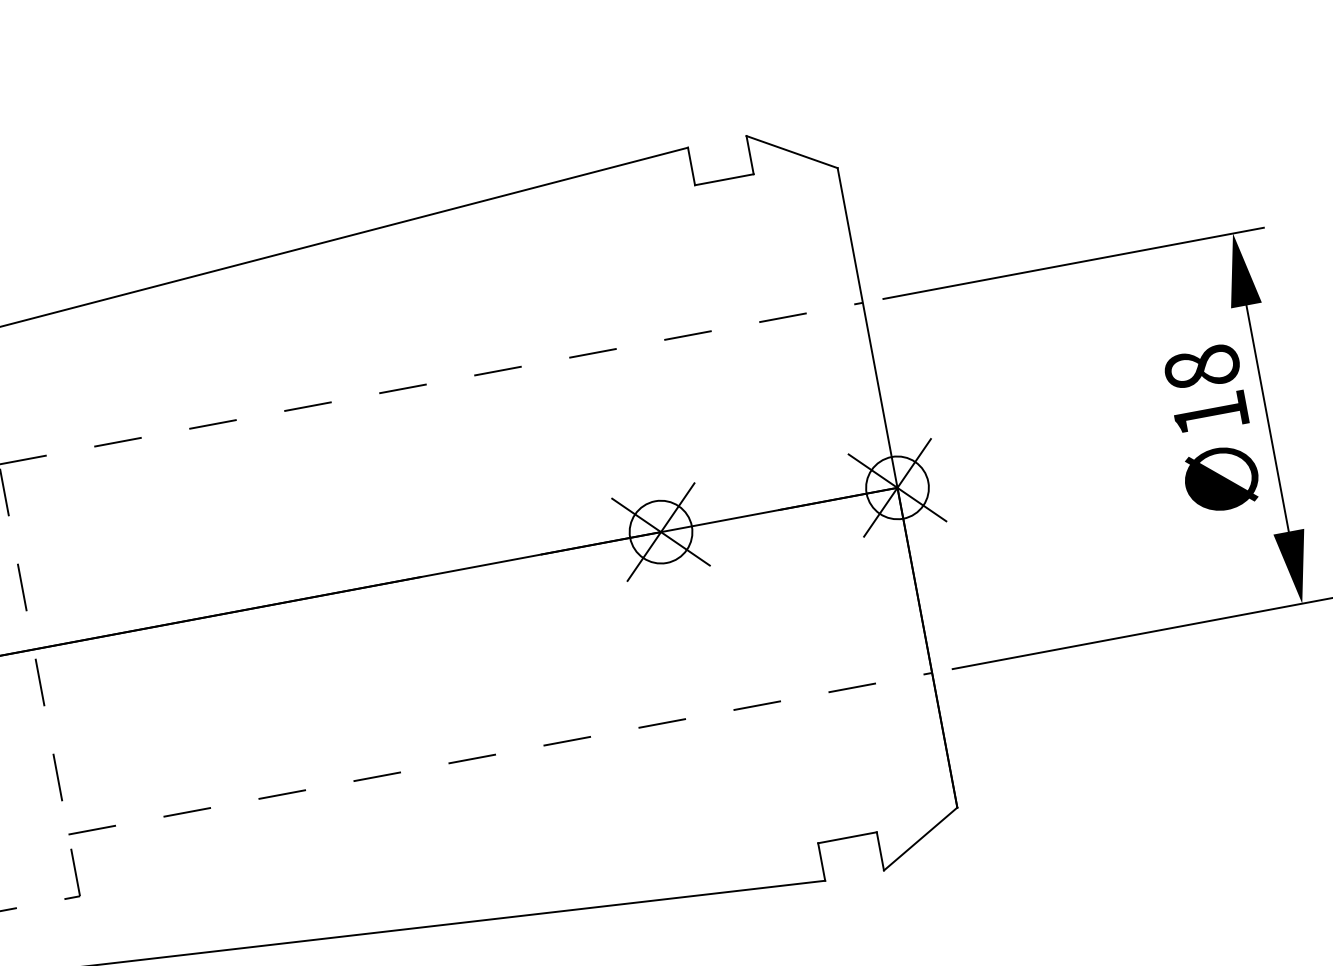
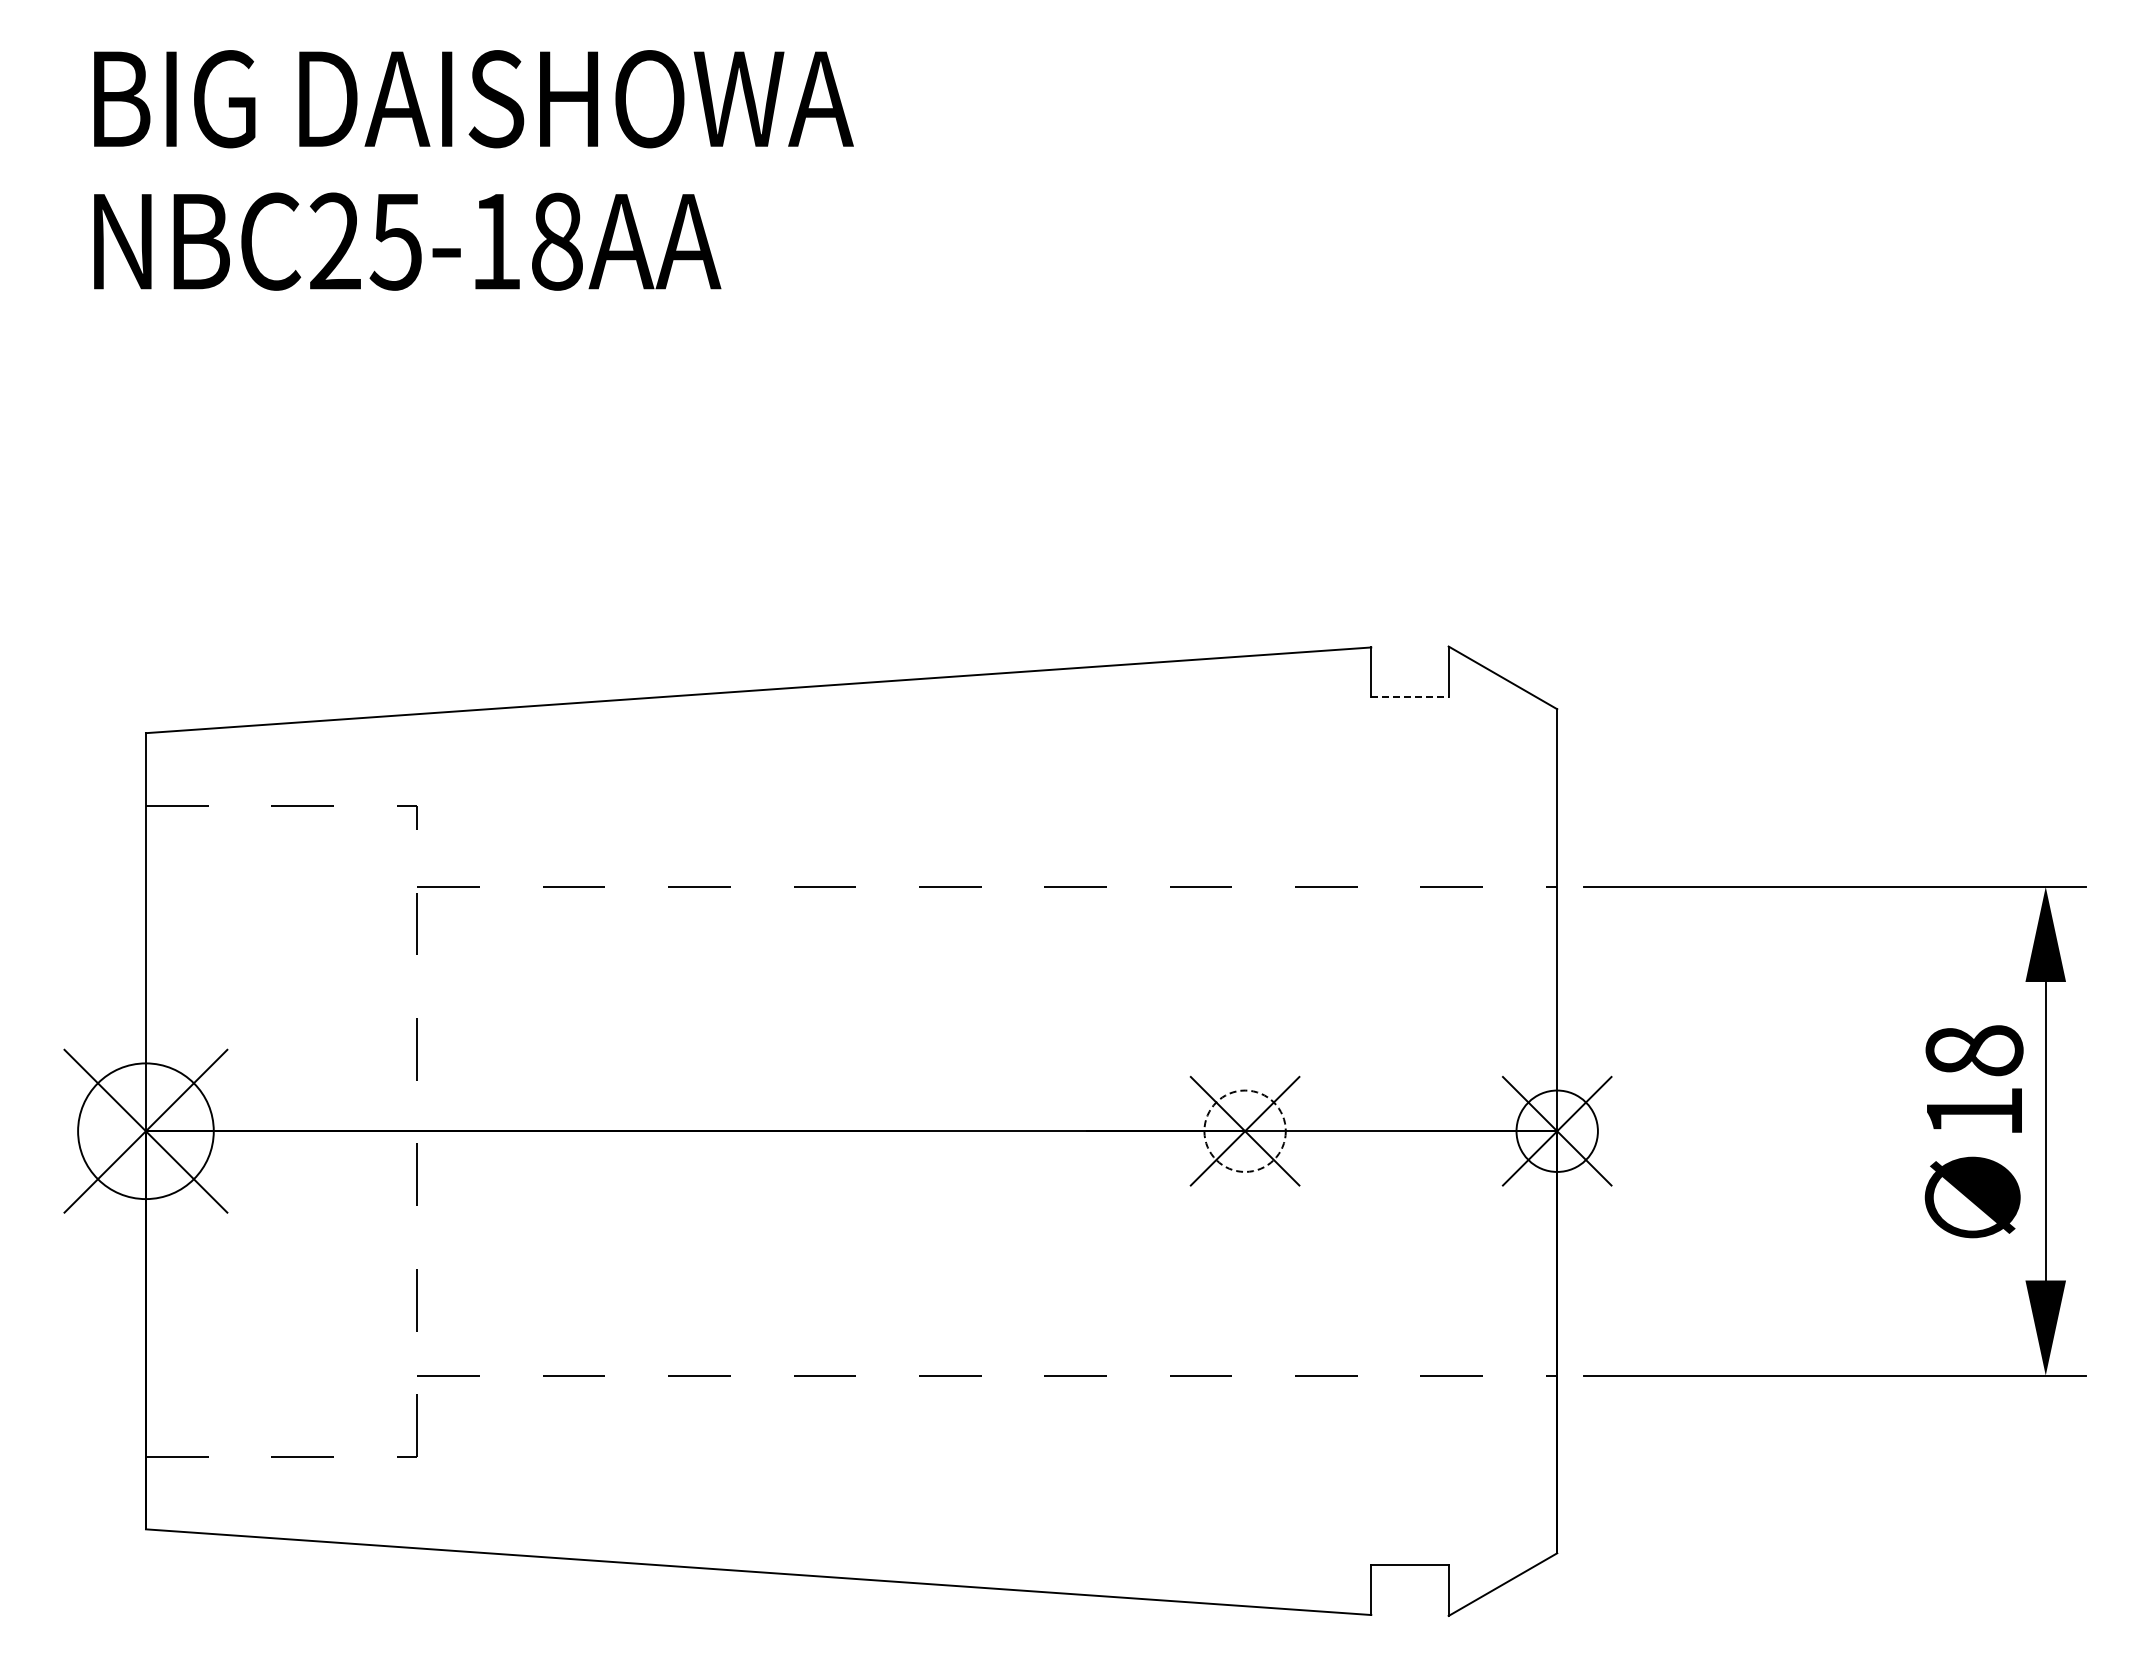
line: (724, 180) -> (1409, 697), solid -> dashed
circle: (660, 531) -> (1244, 1130), solid -> dashed

